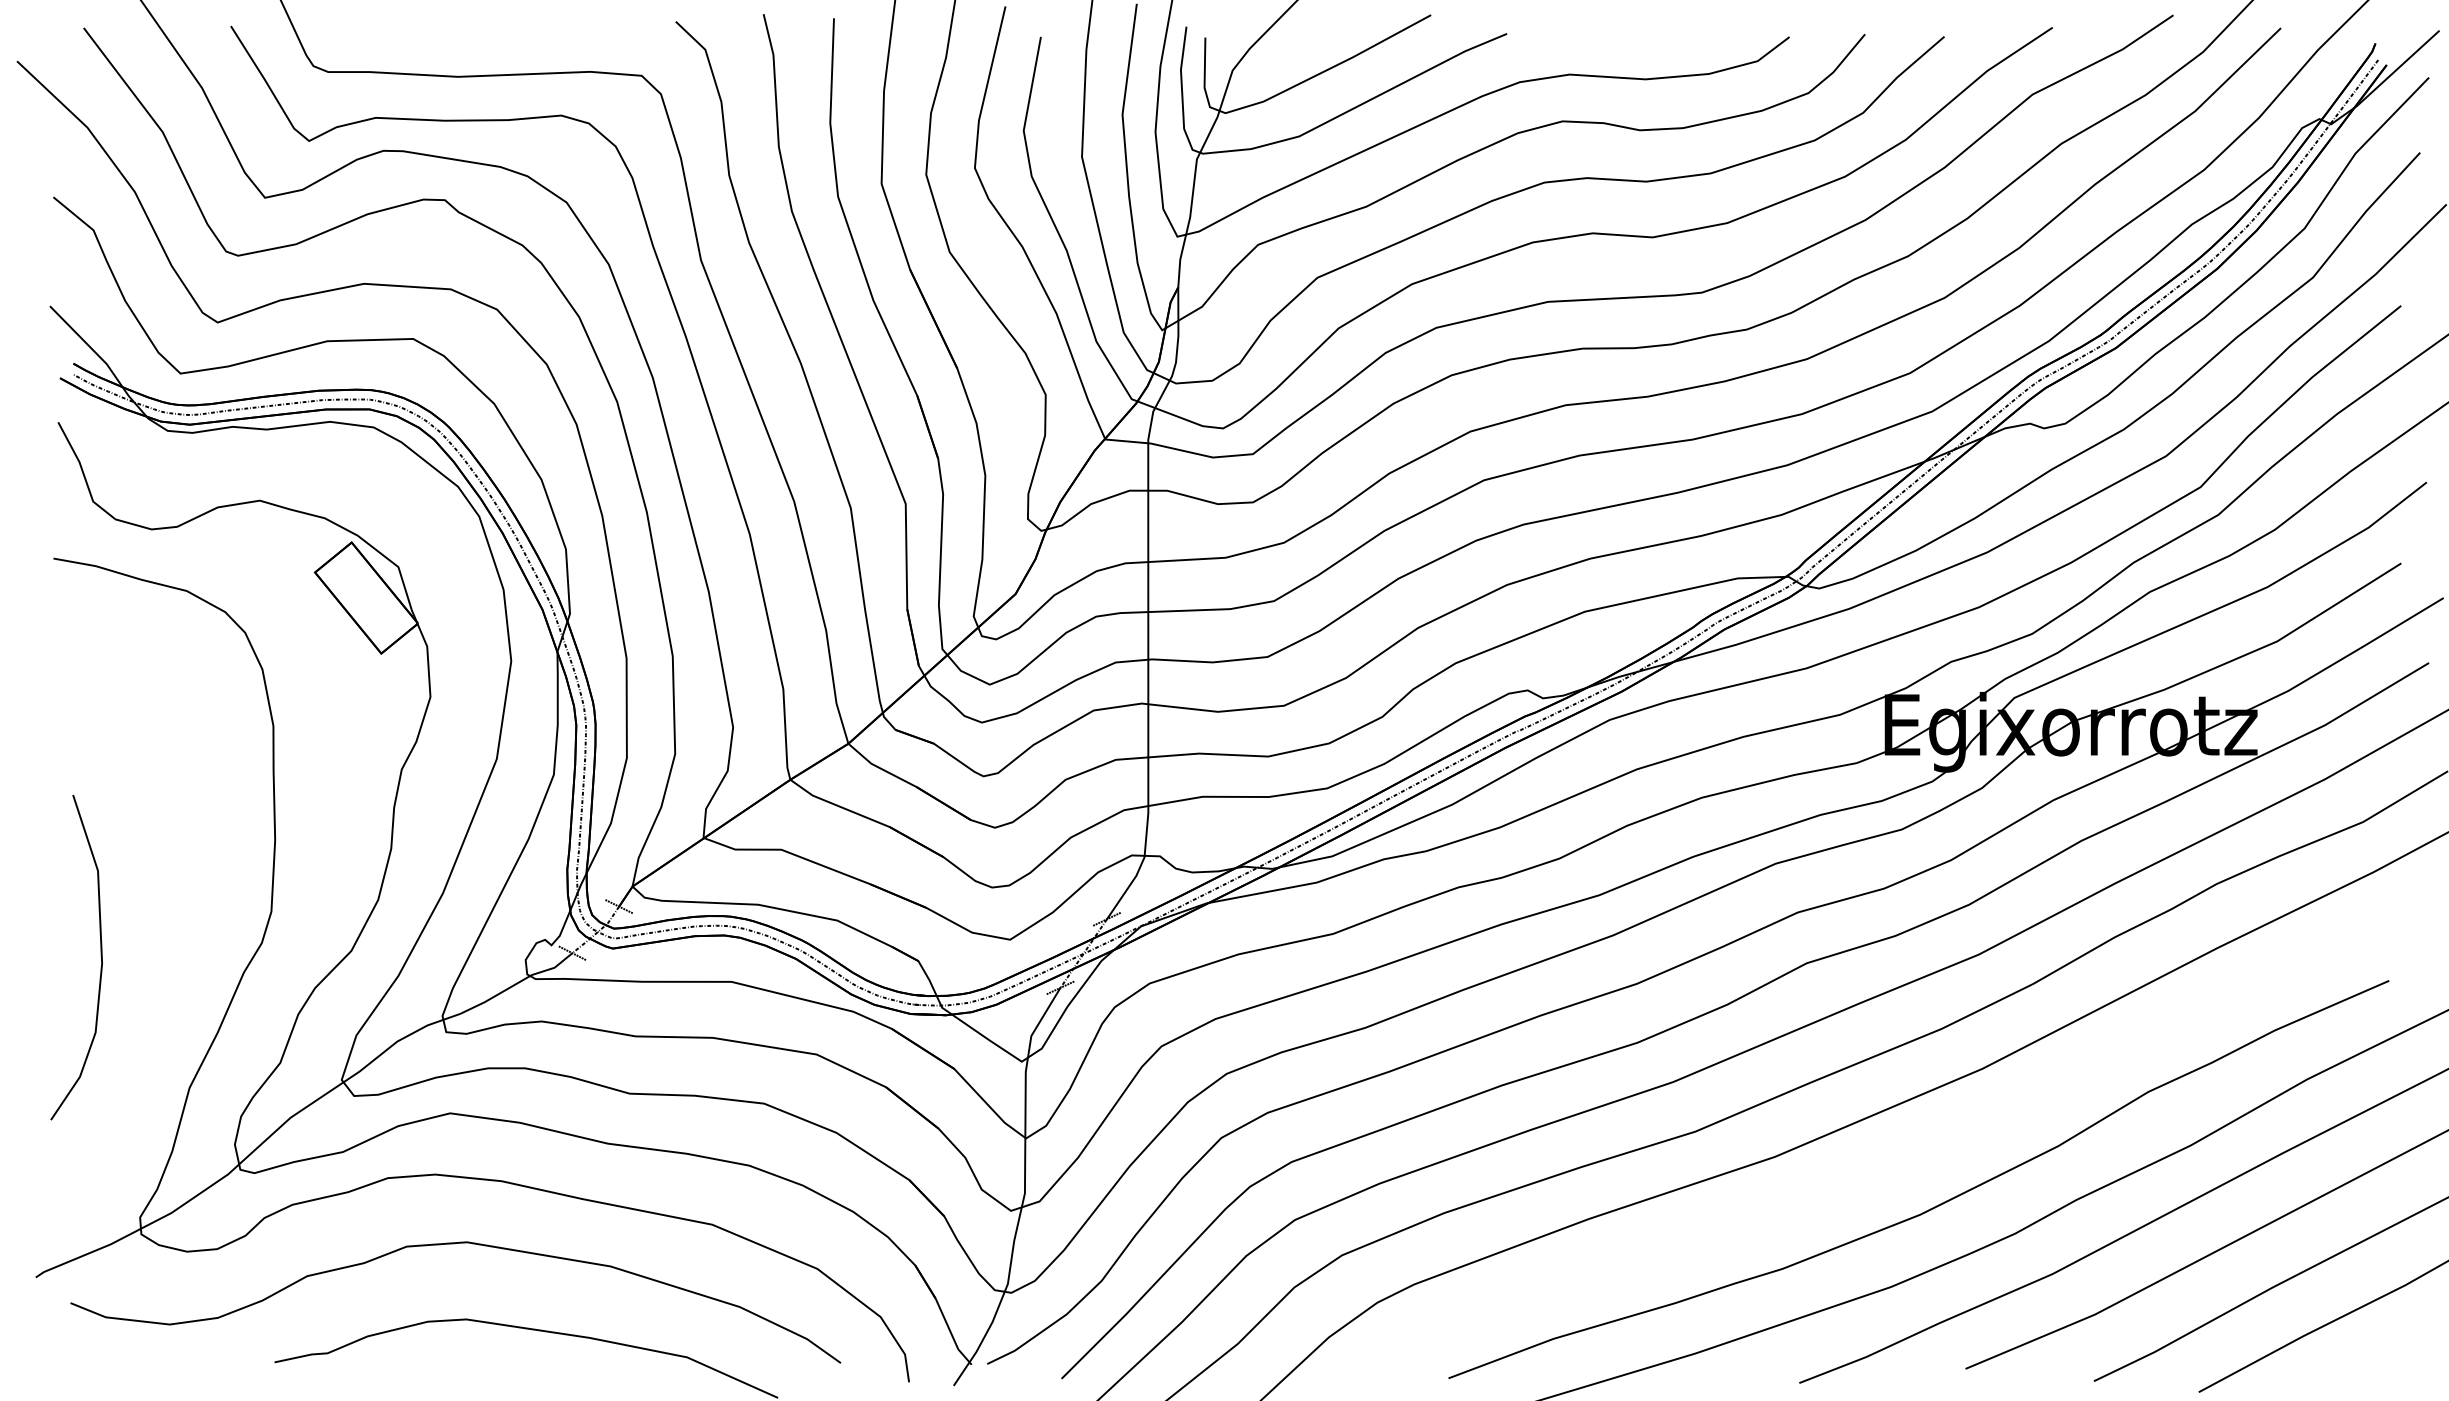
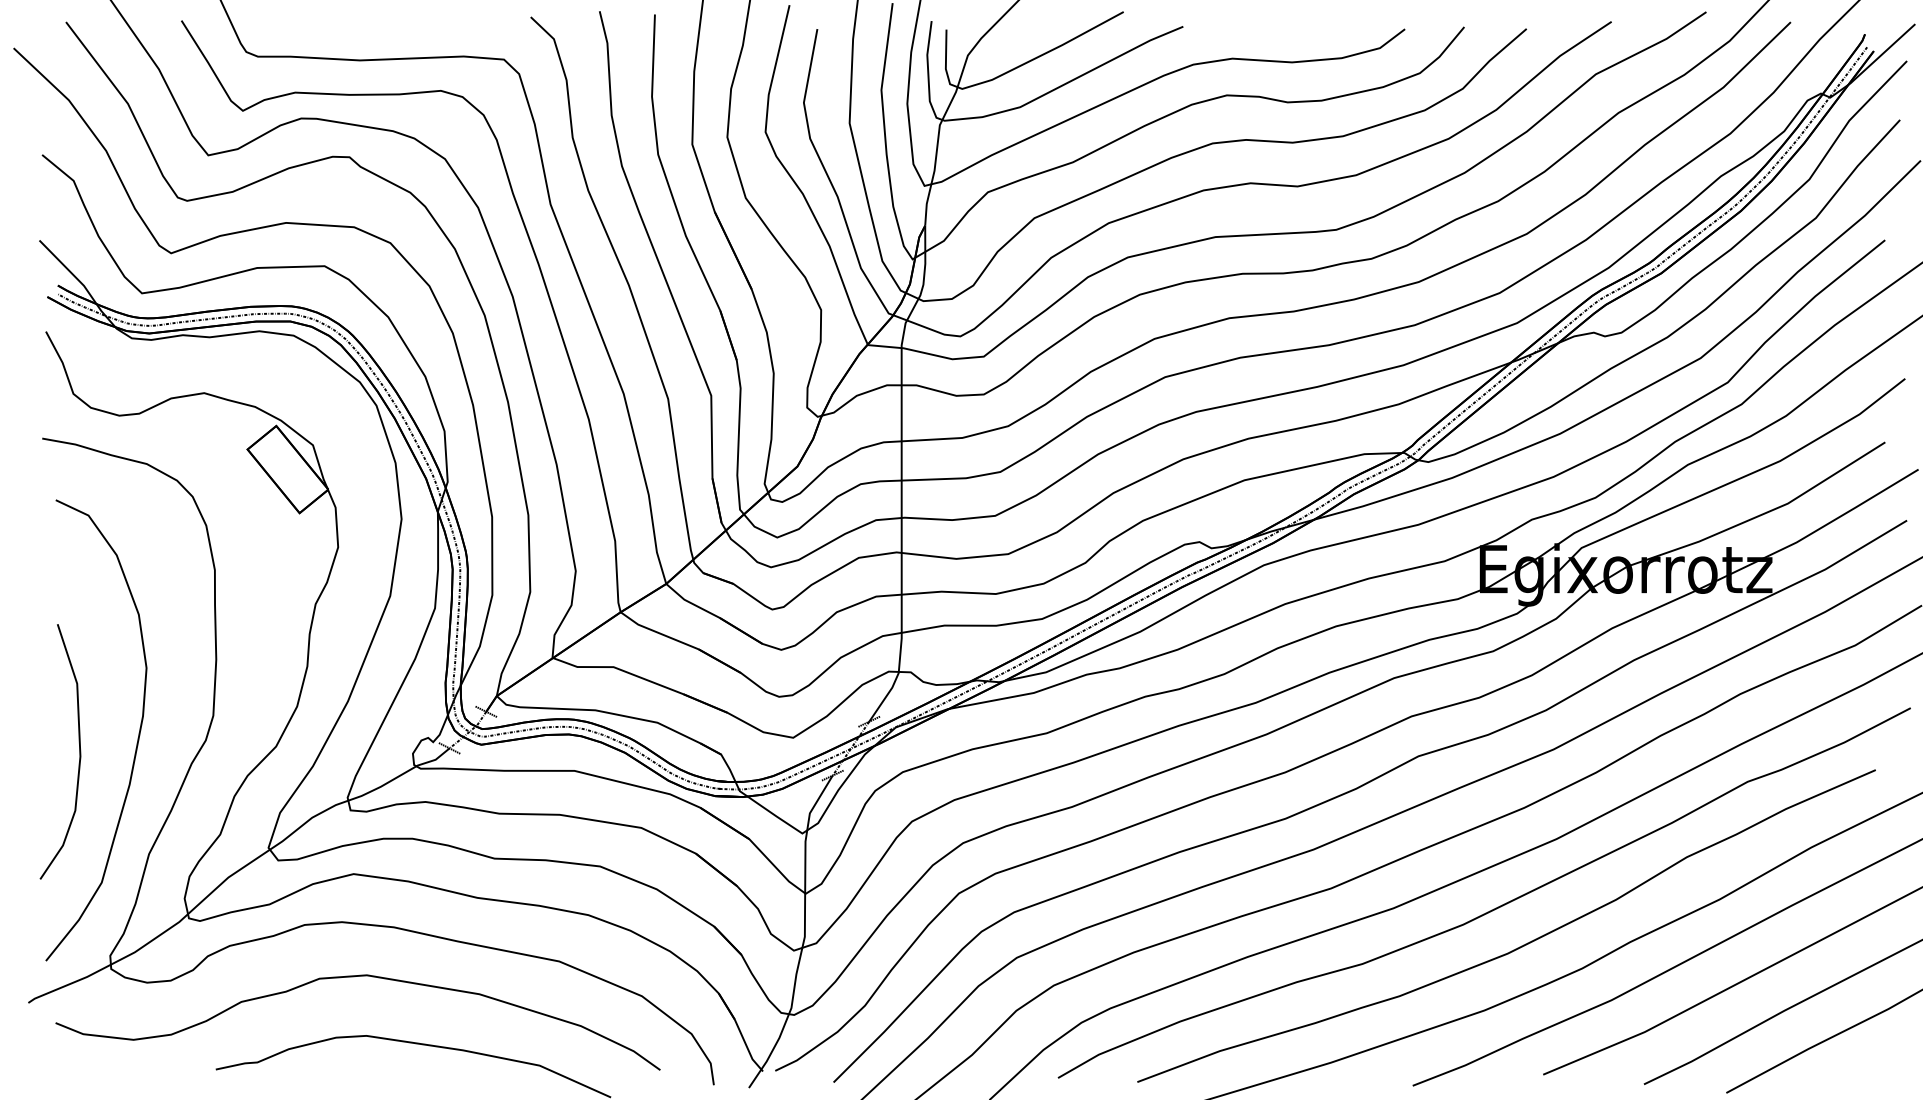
curve: (175, 938) -> (138, 736), added
part: (1900, 1158) -> (1492, 909), added

